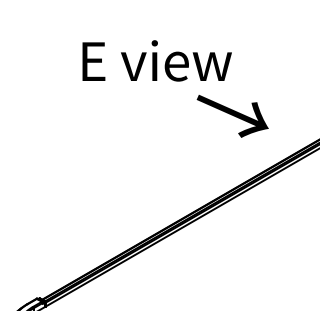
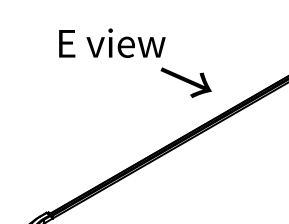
text: (157, 59) -> (112, 42), moved

